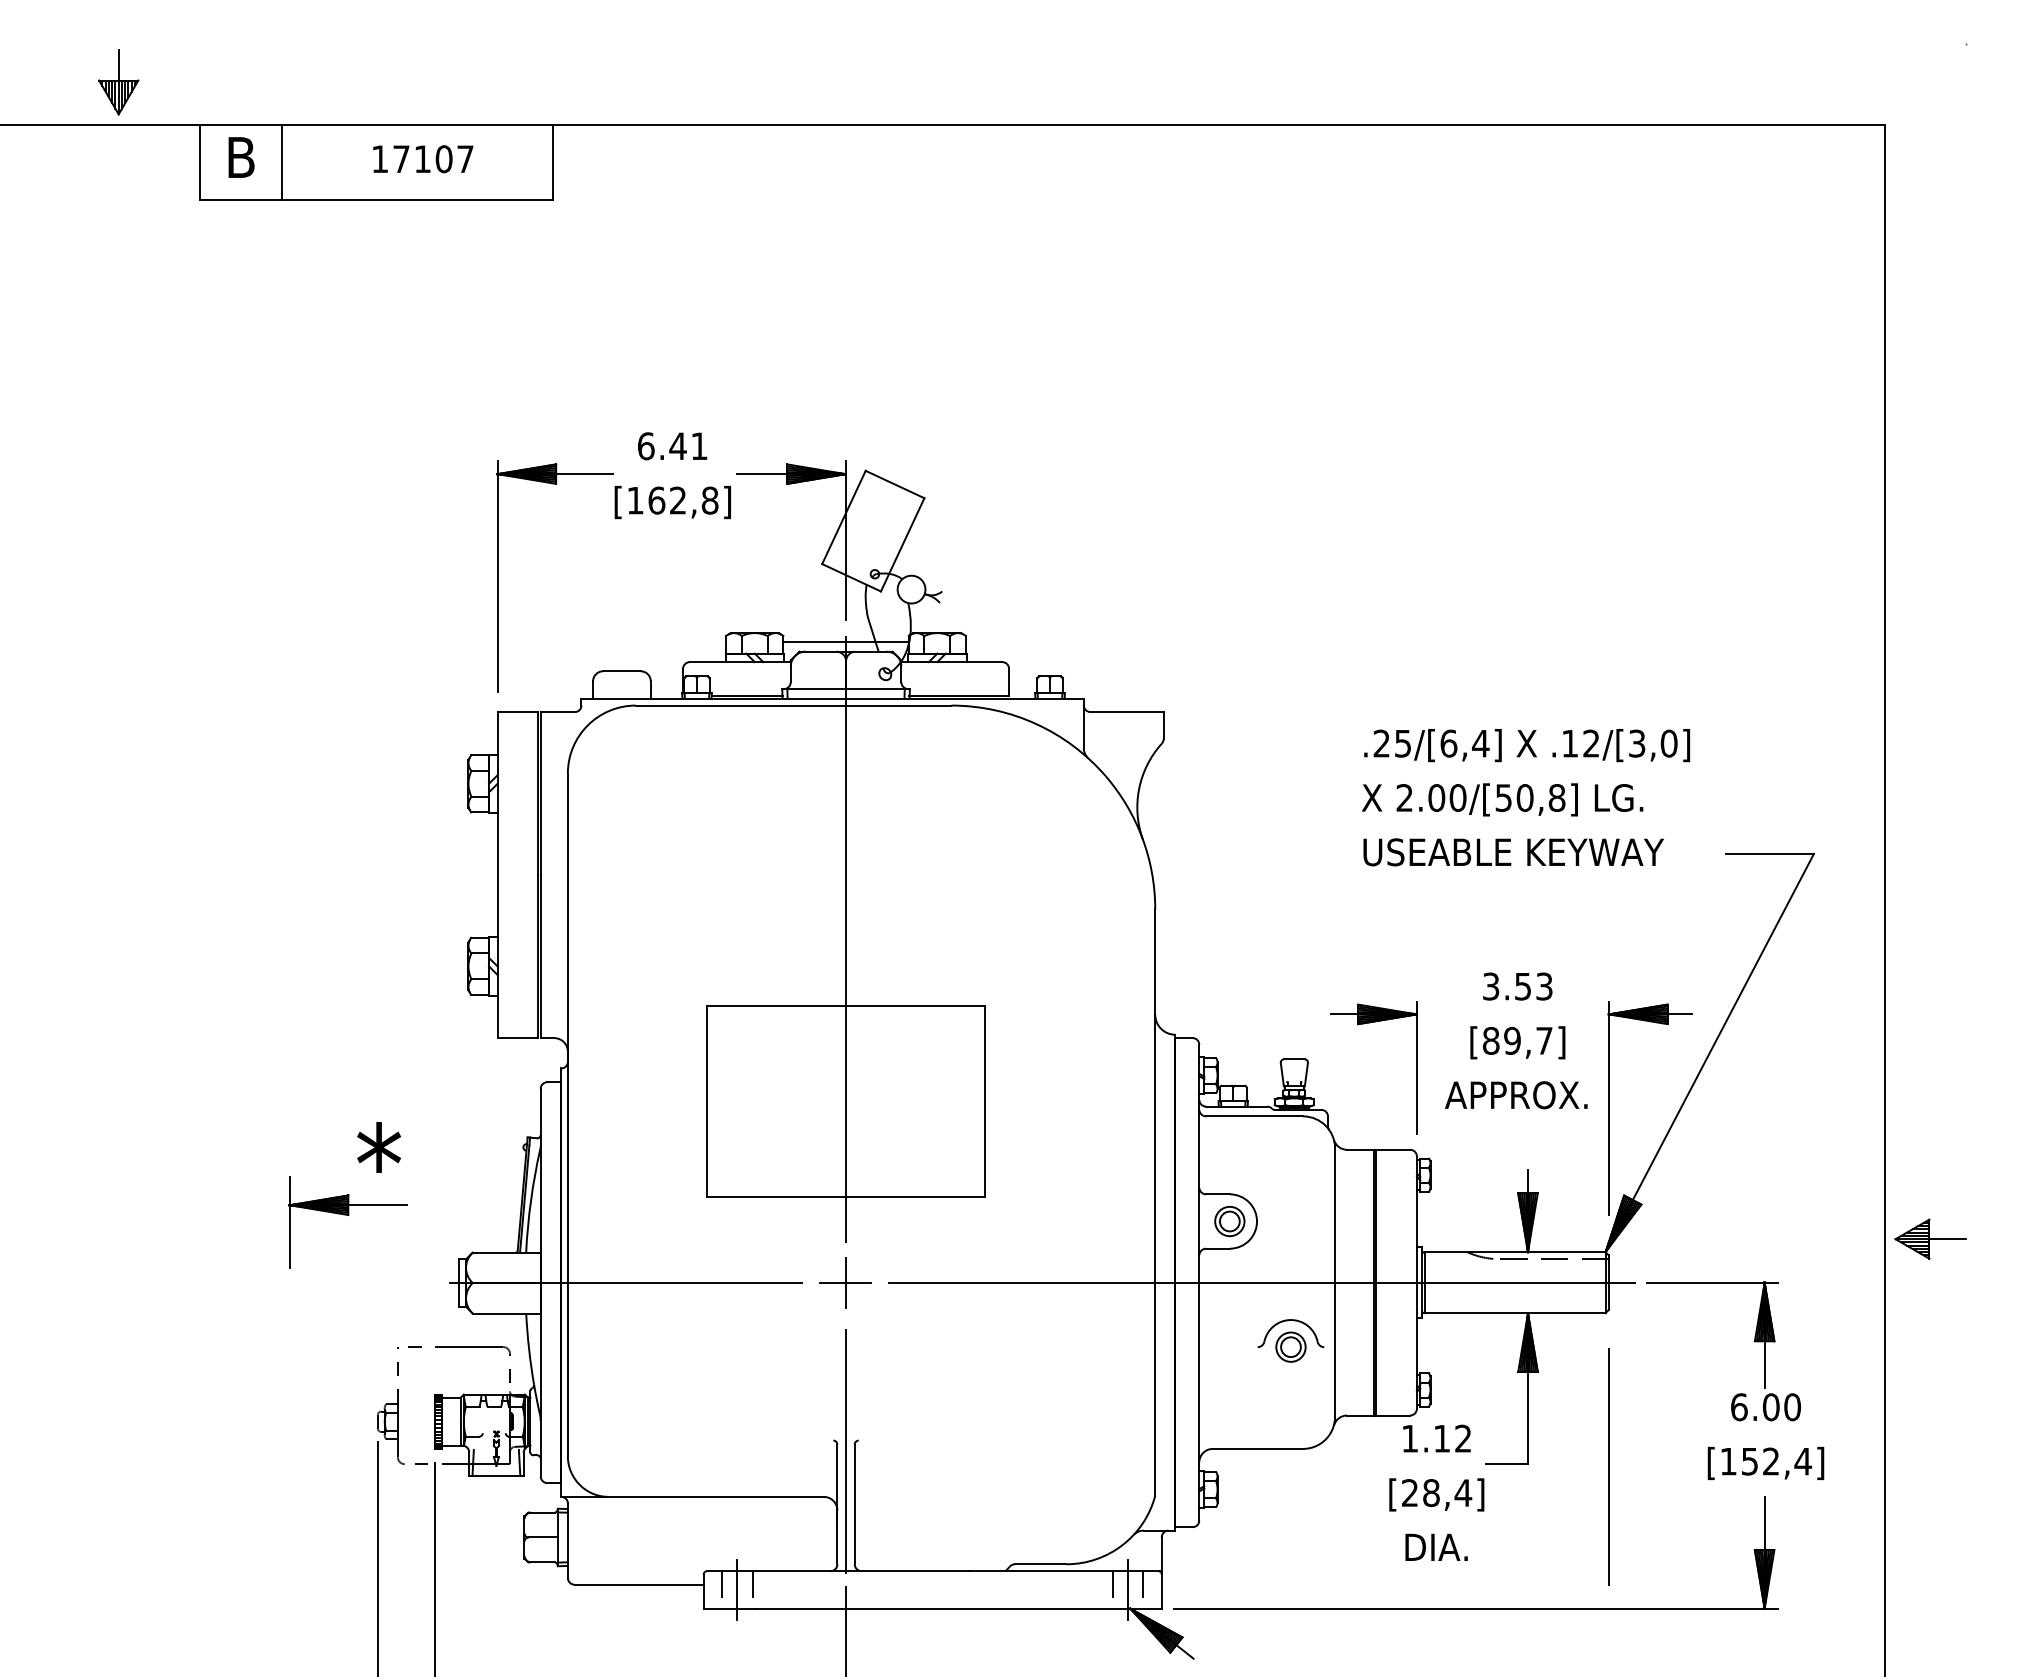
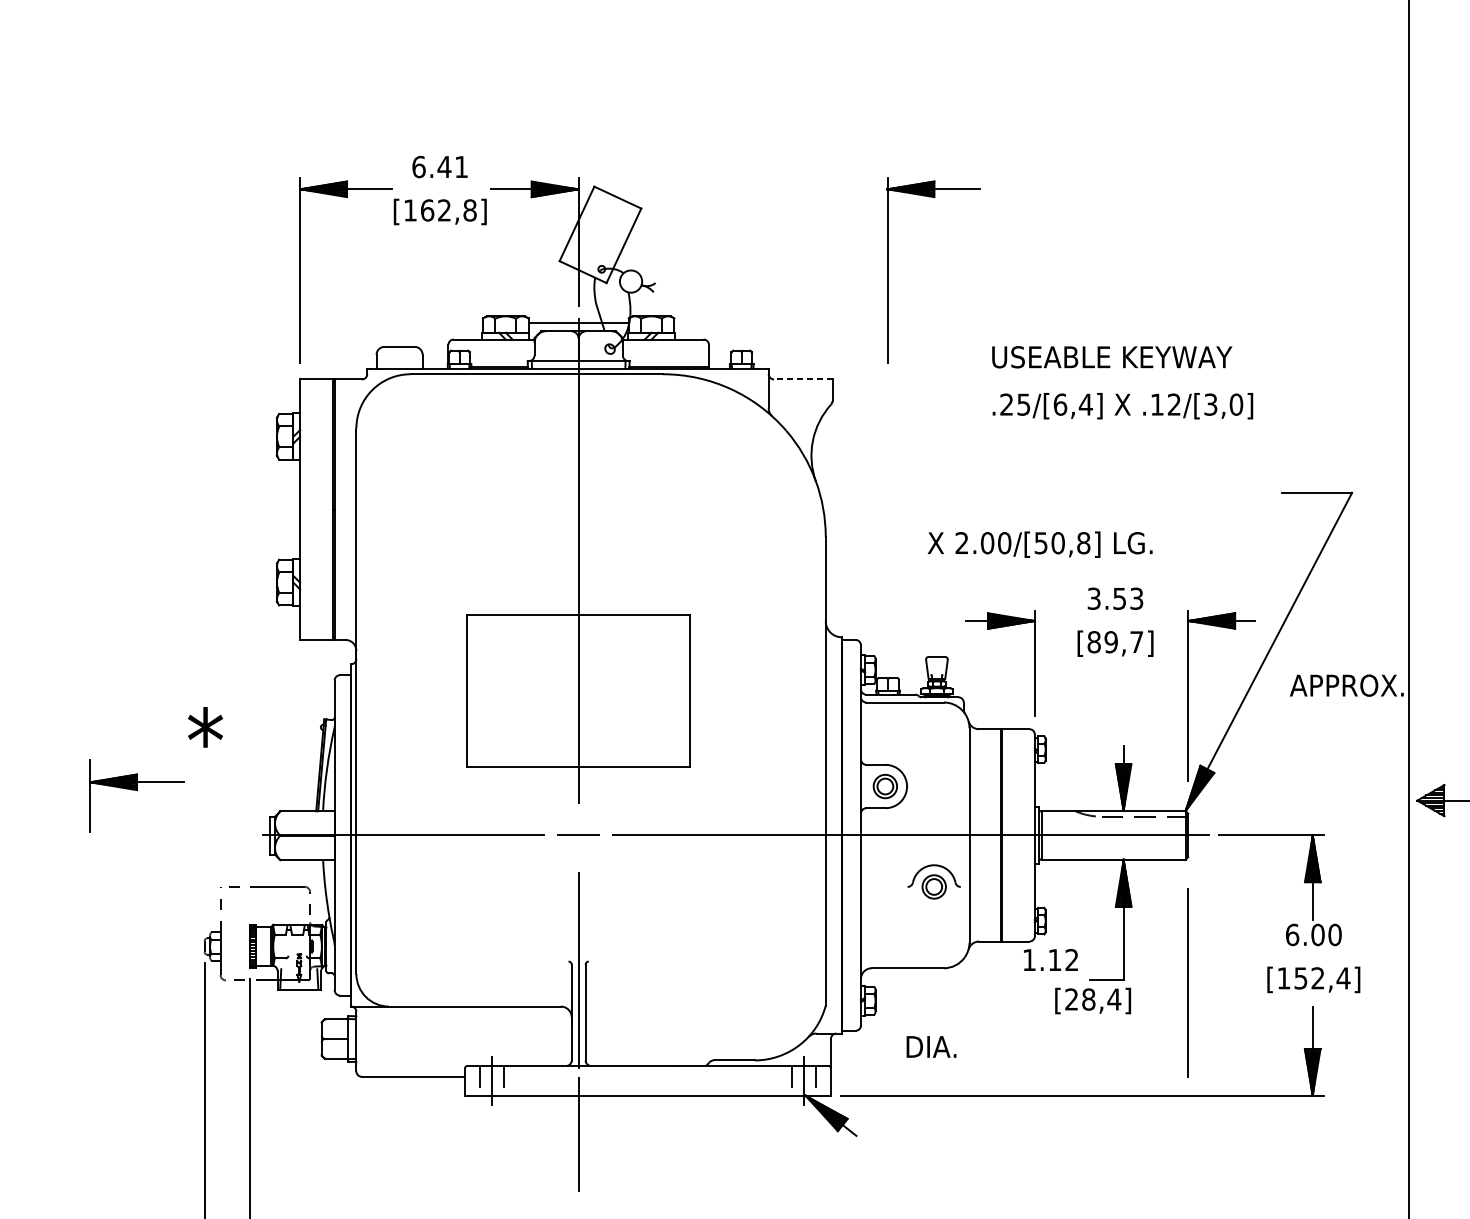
part: (1233, 576) -> (888, 271), added
line: (1127, 712) -> (803, 379), solid -> dashed
text: (1502, 799) -> (1040, 544), moved
text: (1513, 852) -> (1112, 357), moved
text: (1516, 1095) -> (1346, 685), moved
part: (347, 1215) -> (136, 790), moved
line: (845, 1282) -> (578, 835), removed
text: (1436, 1494) -> (1092, 1000), moved
text: (1436, 1546) -> (931, 1046), moved

